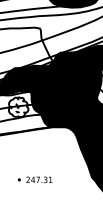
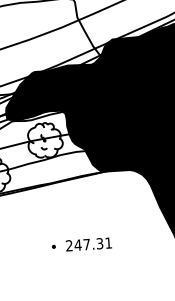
part: (35, 179) -> (82, 244), moved

